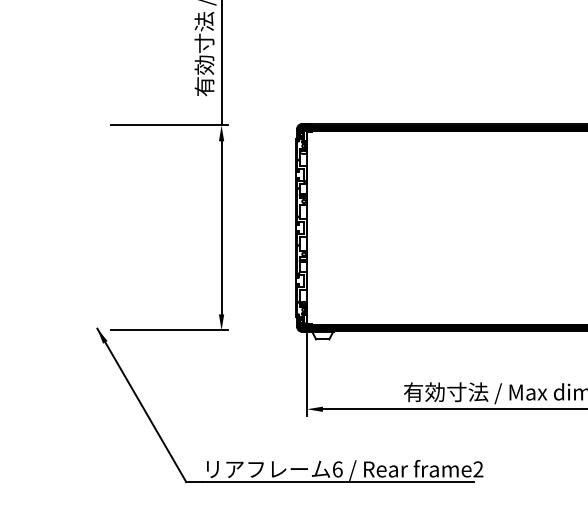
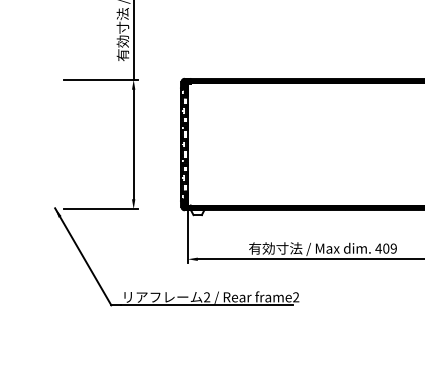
text: (338, 469) -> (207, 297), 6 -> 2

